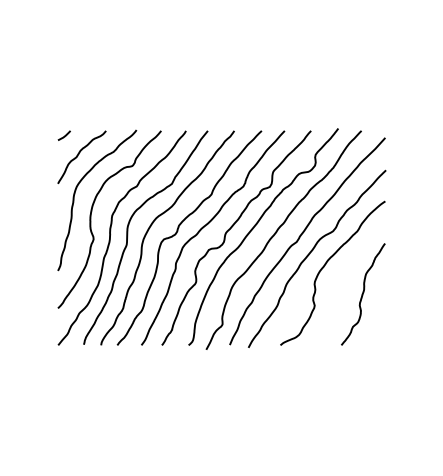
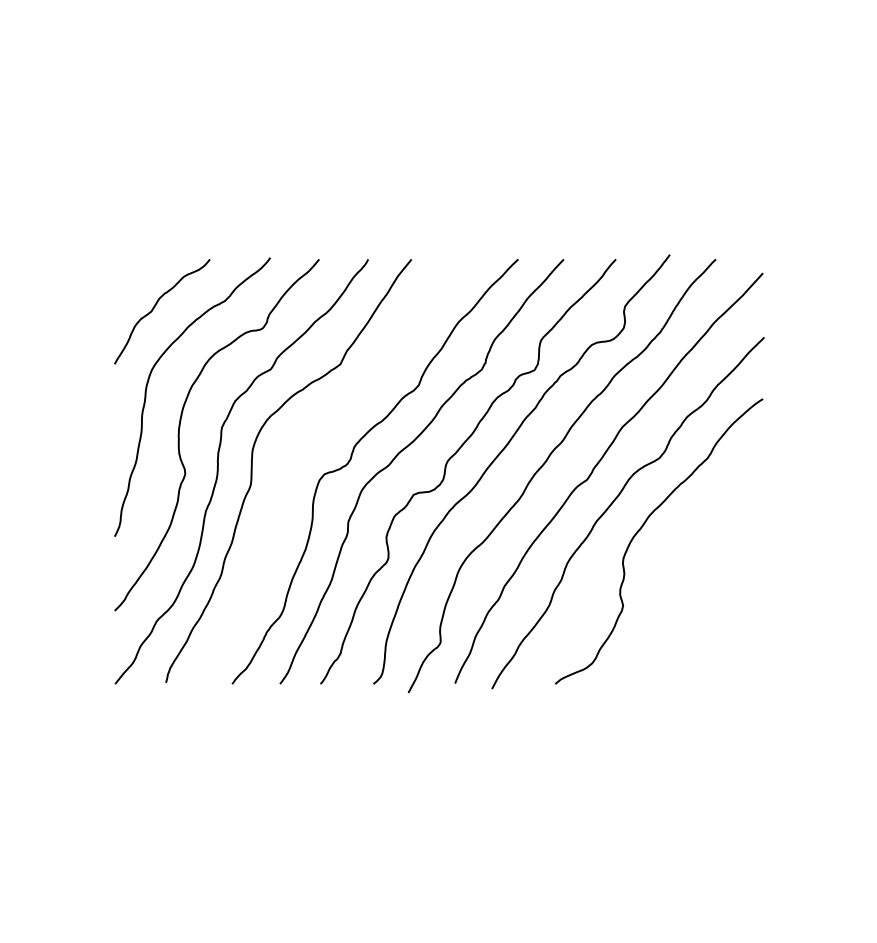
curve: (64, 135) -> (127, 268), removed
curve: (150, 228) -> (297, 452), removed
curve: (363, 294) -> (719, 583), removed

